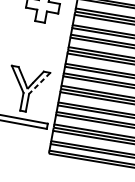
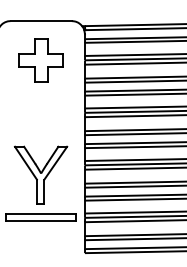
line: (39, 83) -> (55, 163), dashed -> solid

